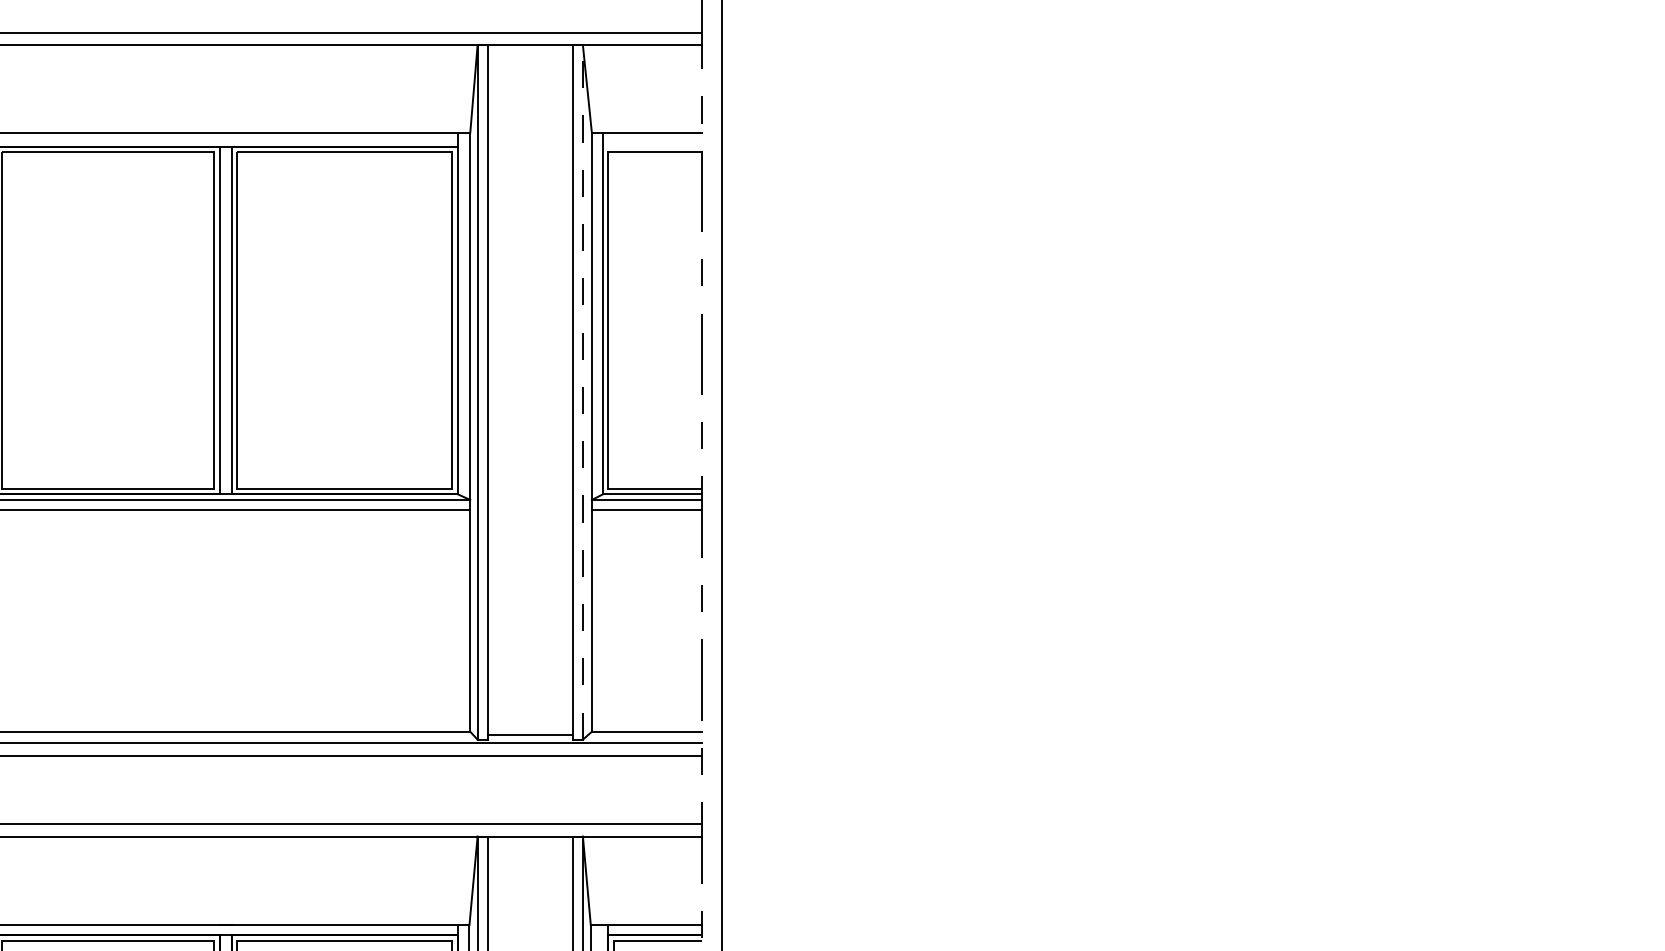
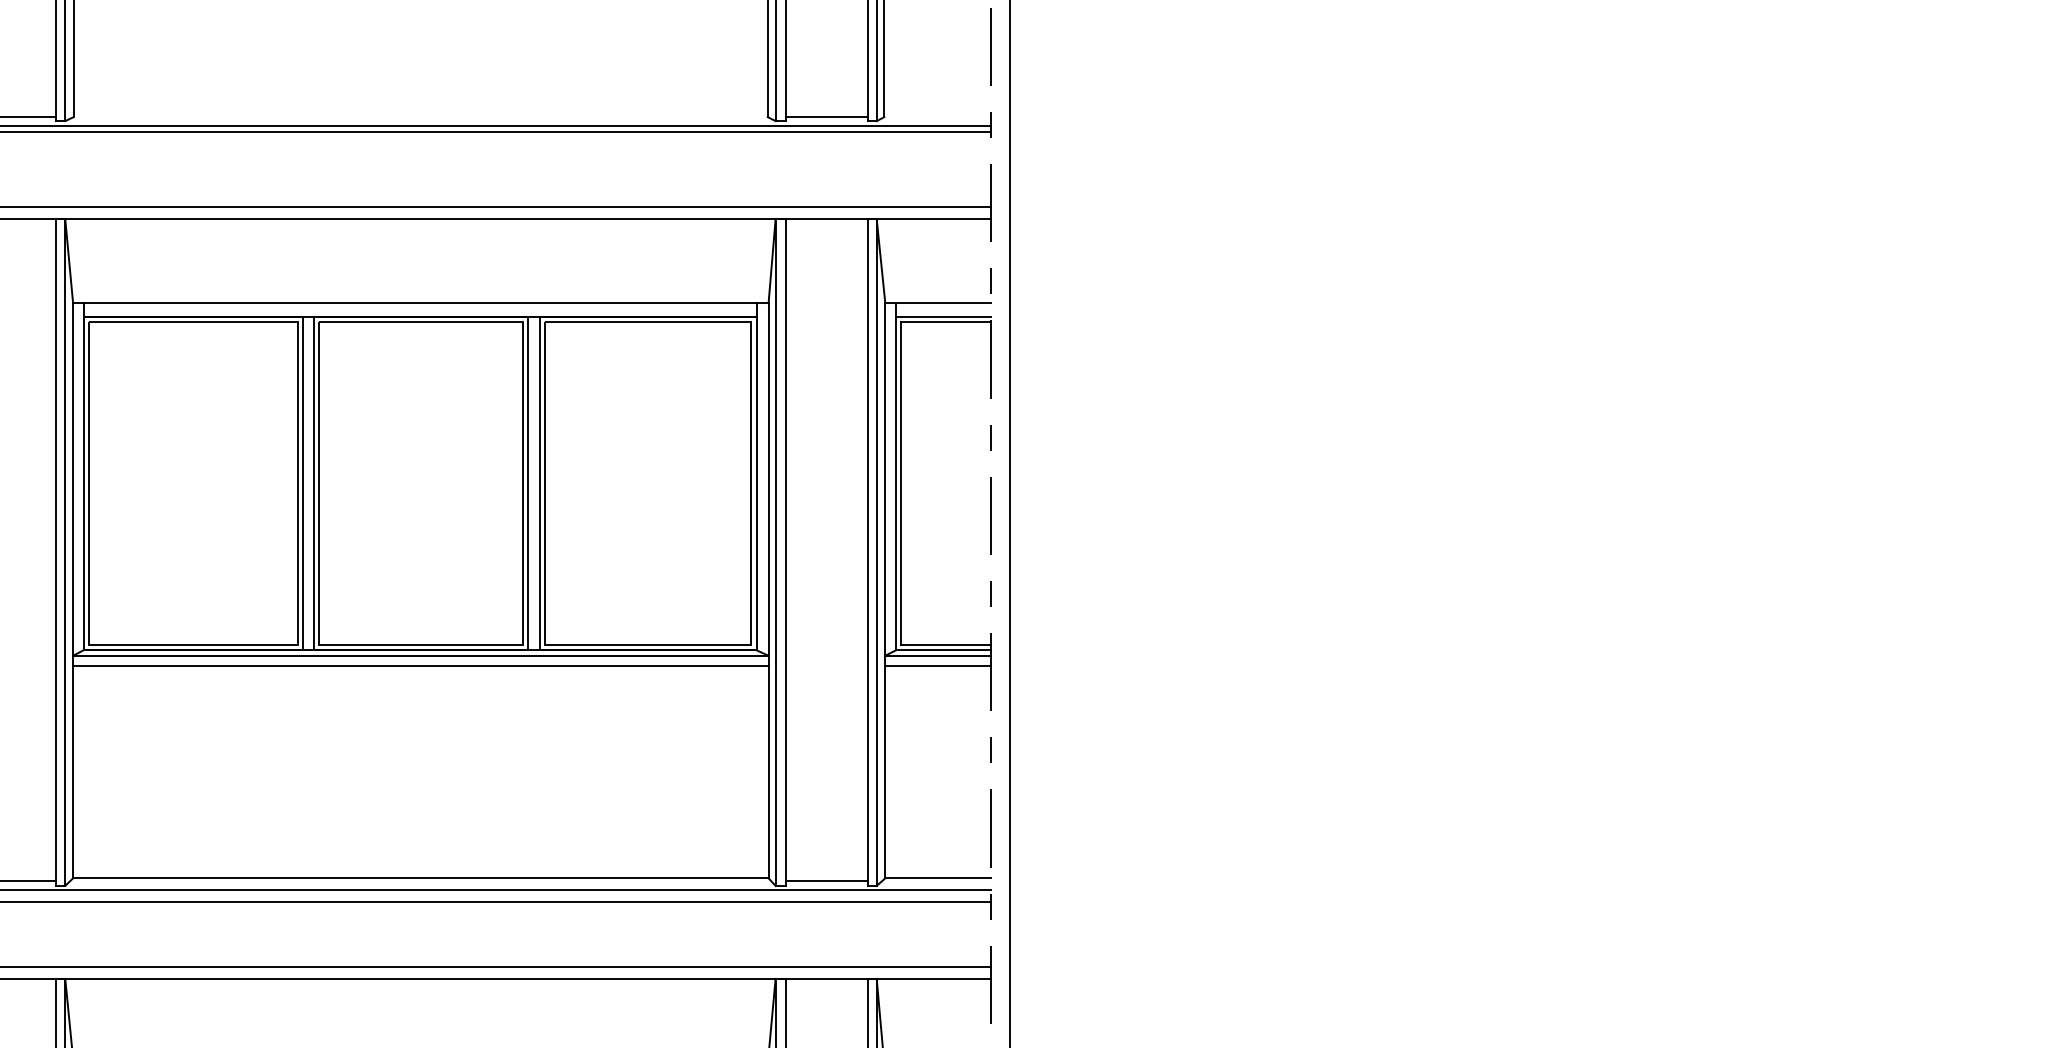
line: (652, 146) -> (943, 316), added
line: (582, 392) -> (876, 552), dashed -> solid

